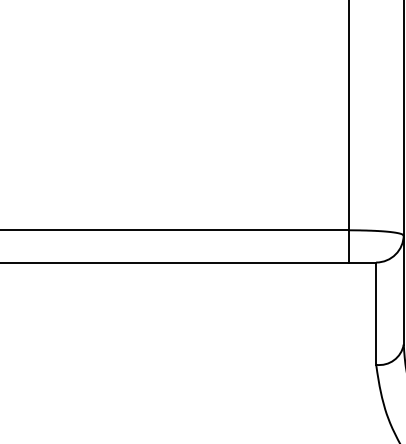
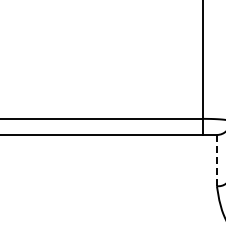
line: (375, 313) -> (216, 160), solid -> dashed

